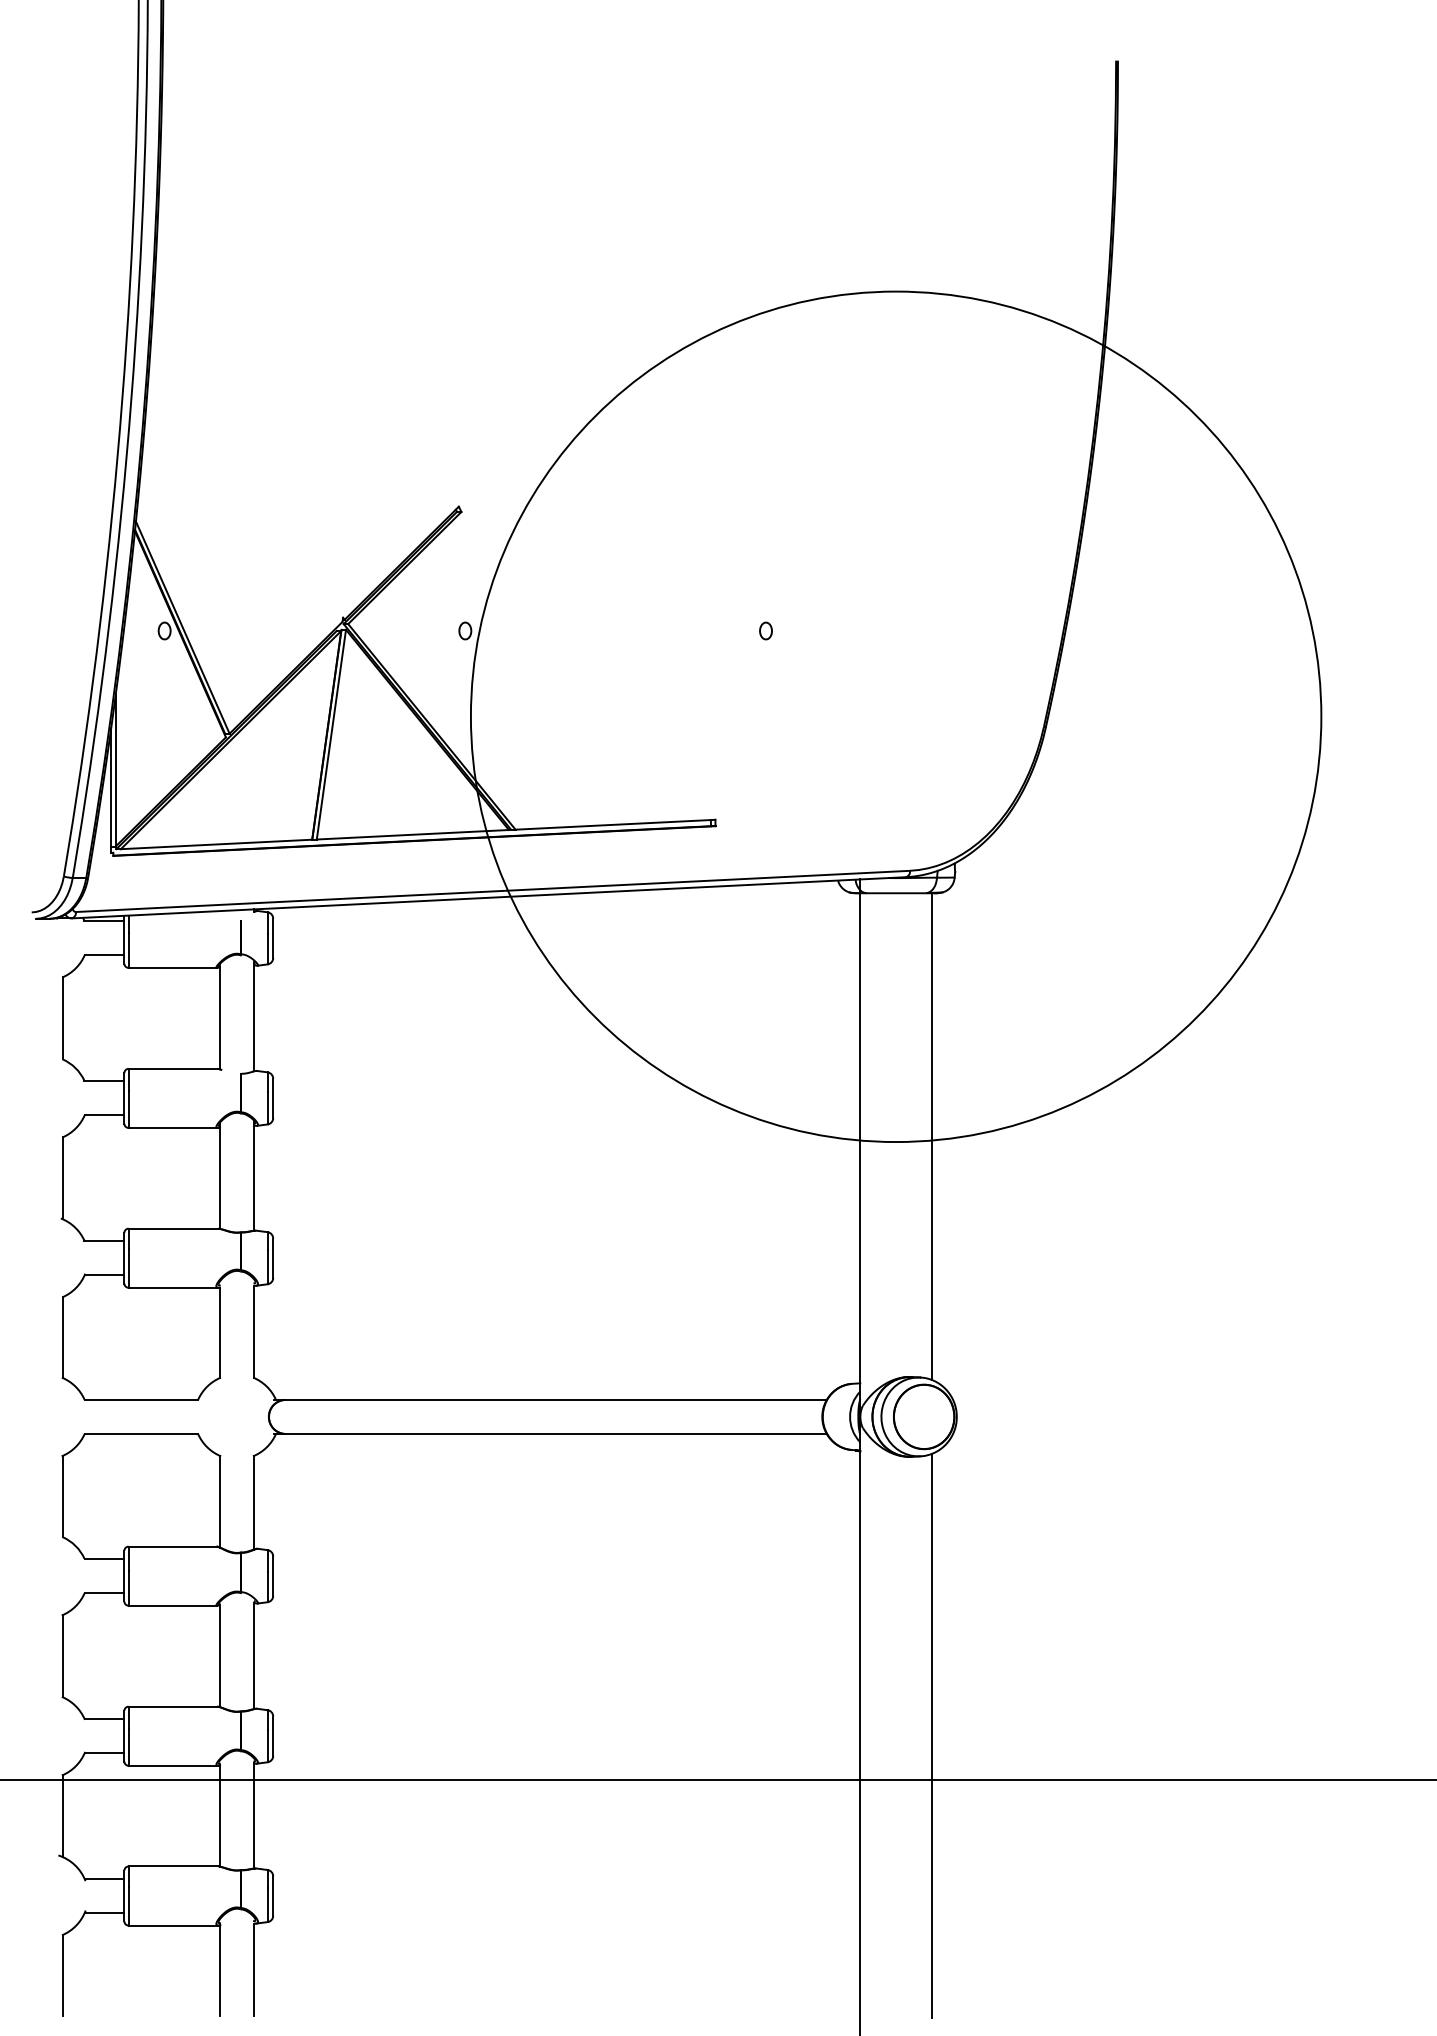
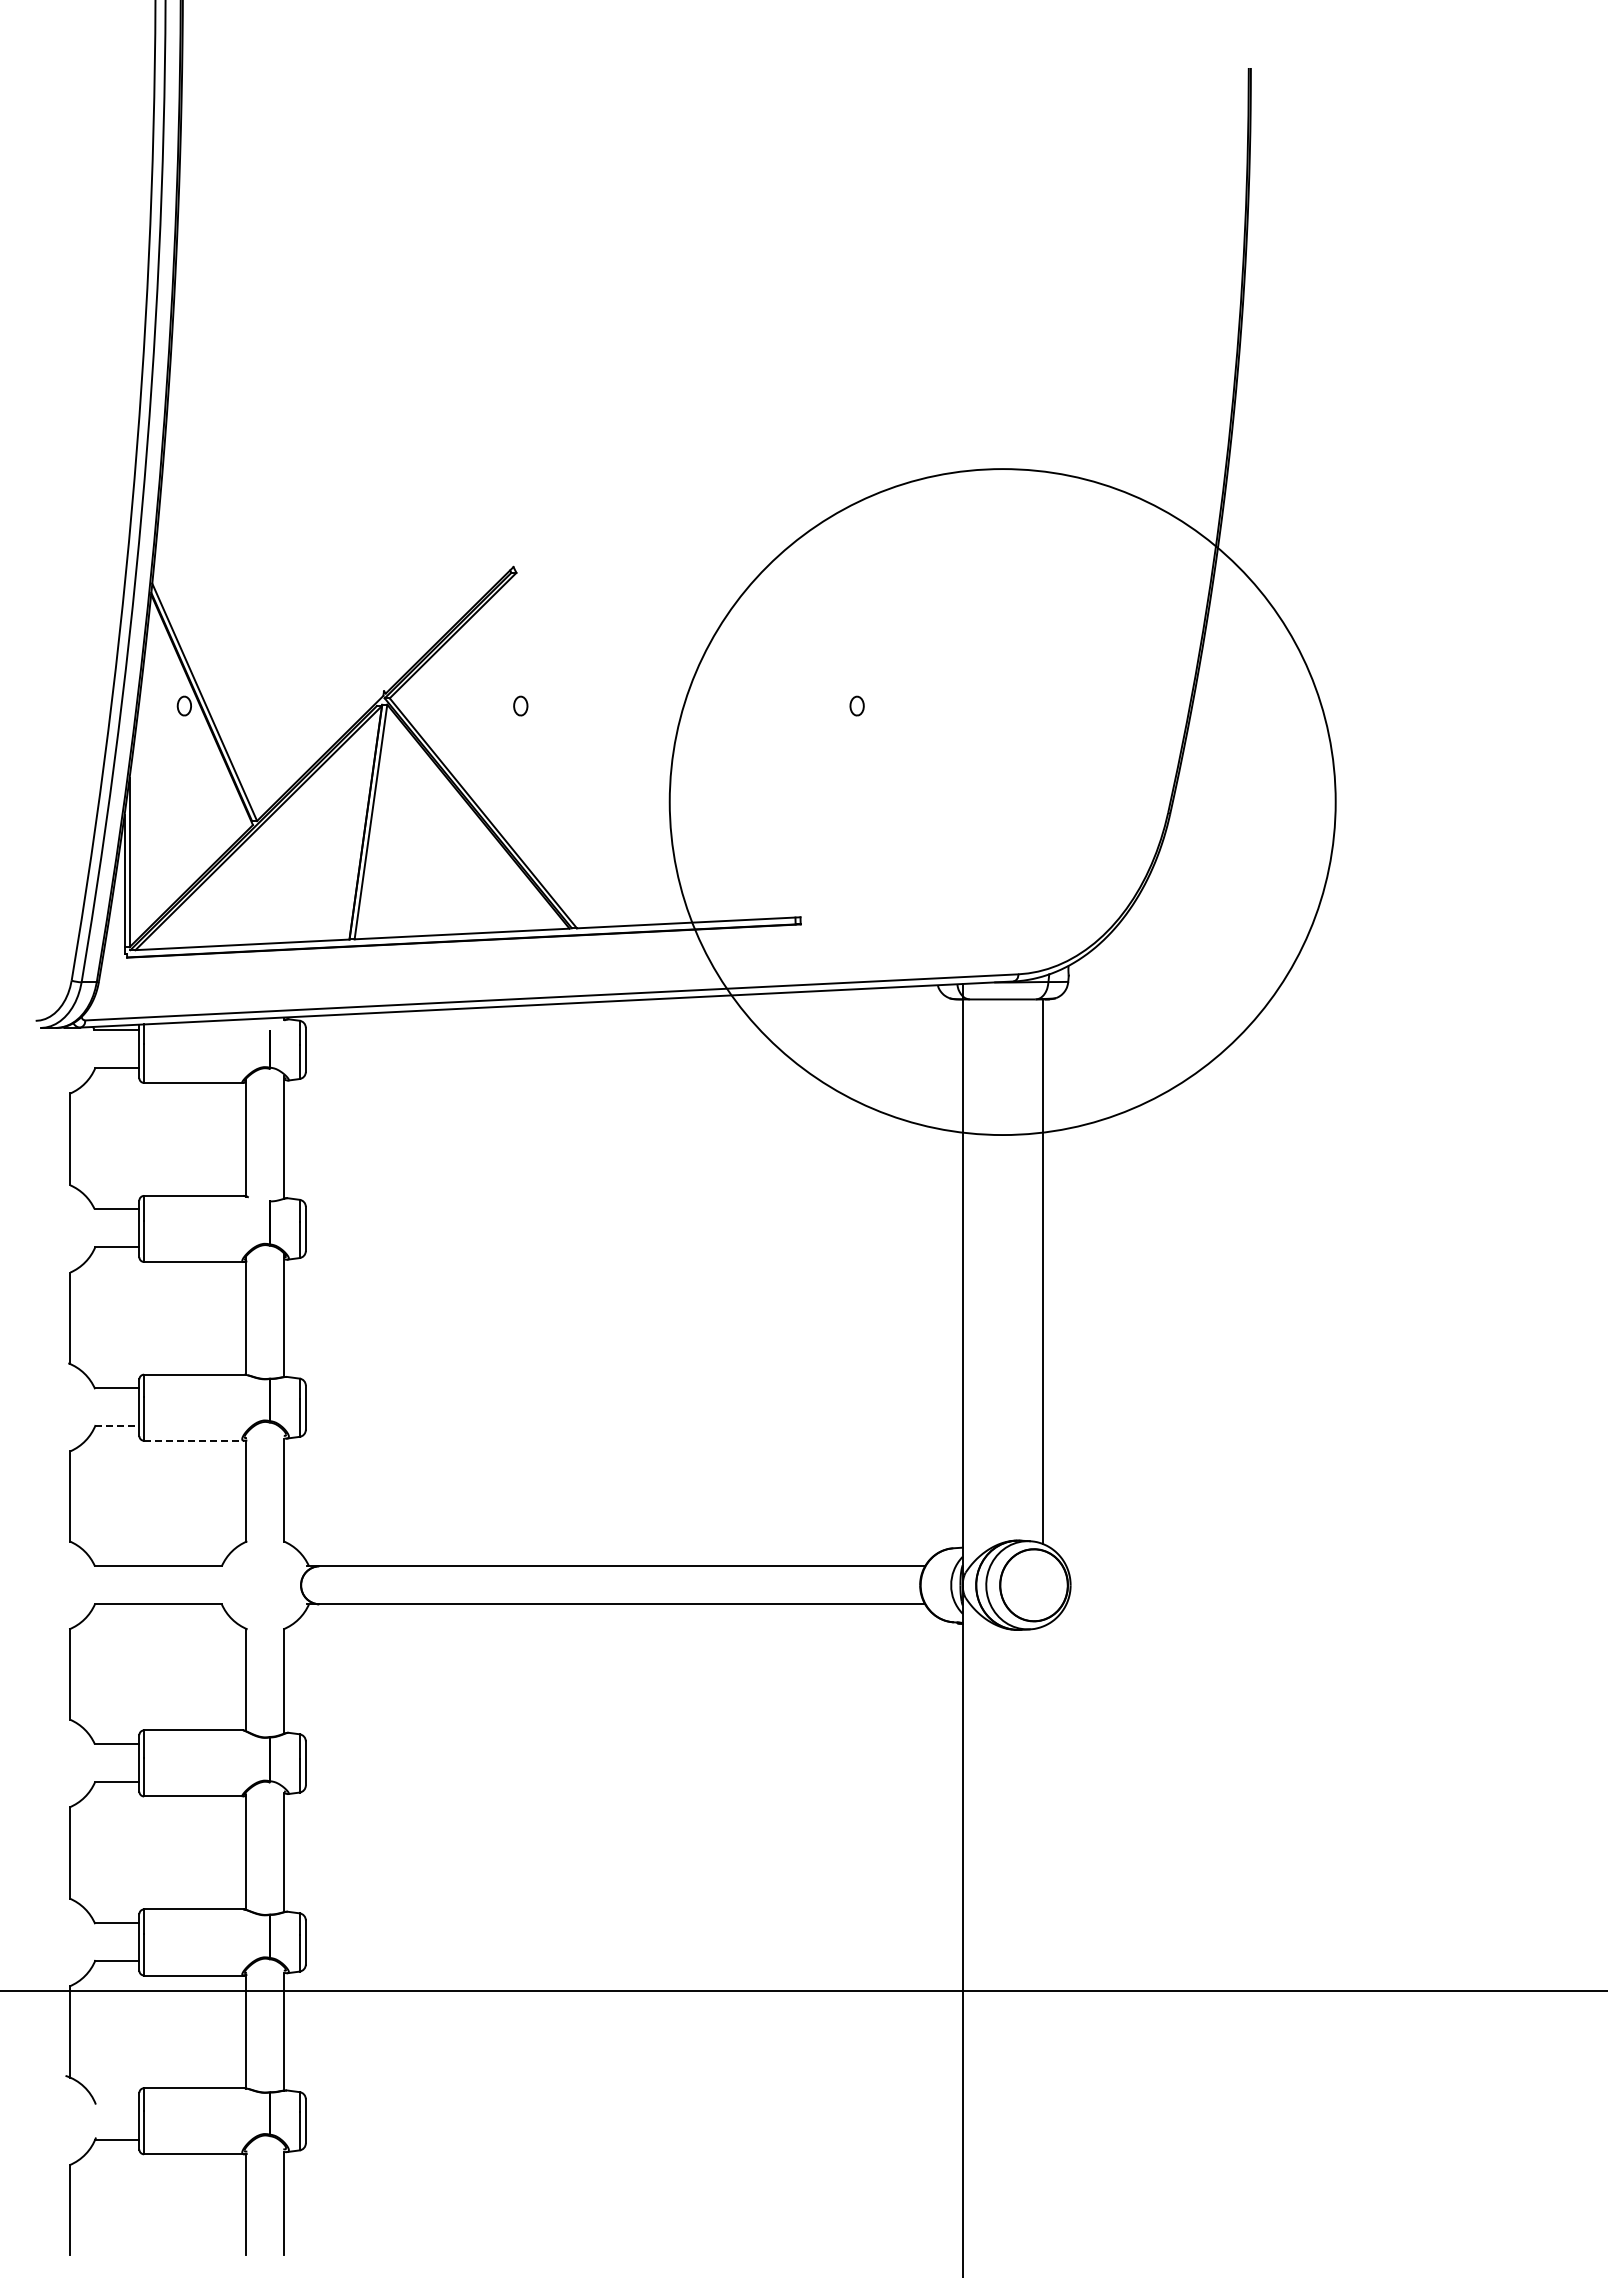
circle: (895, 716) -> (1002, 801), size x0.7
line: (104, 1274) -> (117, 1426), solid -> dashed
line: (173, 1287) -> (194, 1440), solid -> dashed
line: (931, 1735) -> (1042, 1941), removed
line: (103, 1879) -> (116, 2102), removed

